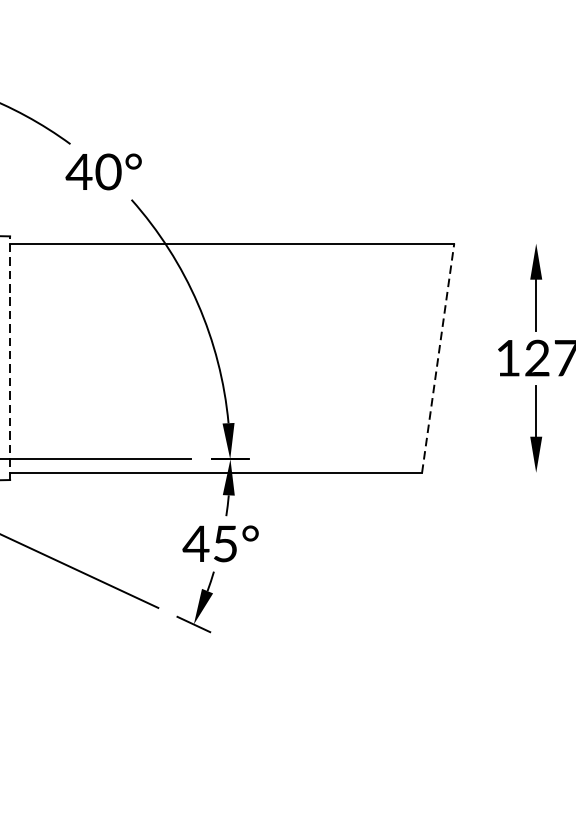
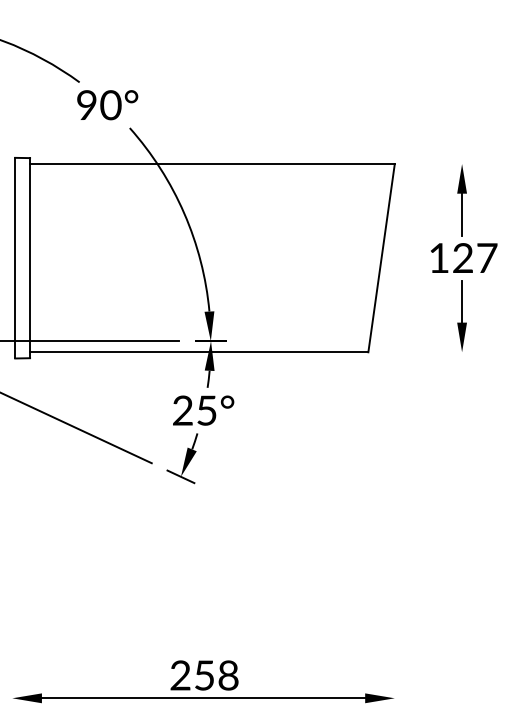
text: (78, 171) -> (86, 104), 40° -> 90°
line: (10, 357) -> (30, 257), dashed -> solid
line: (438, 357) -> (381, 257), dashed -> solid
text: (195, 543) -> (182, 410), 45° -> 25°

